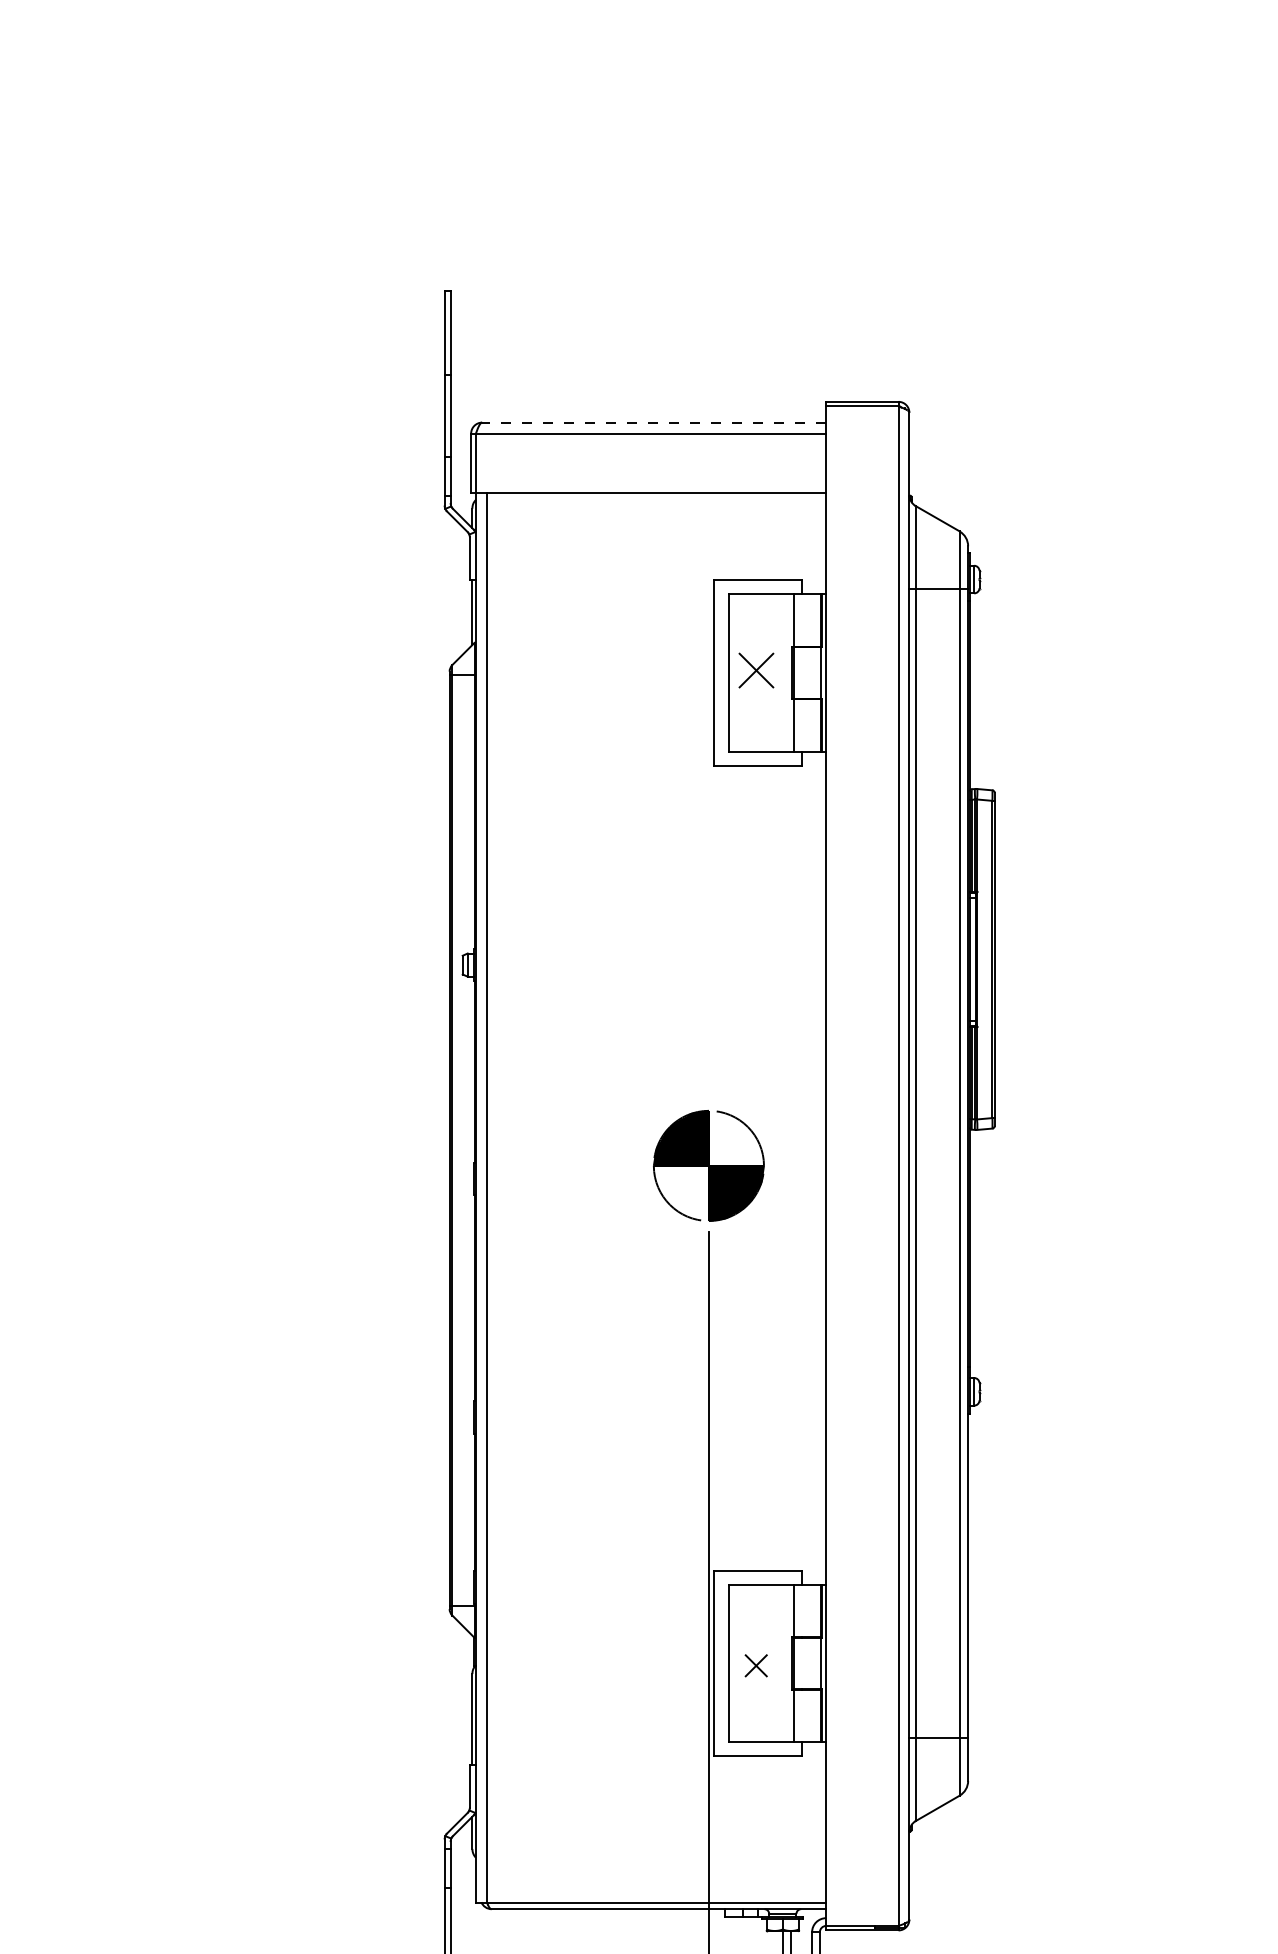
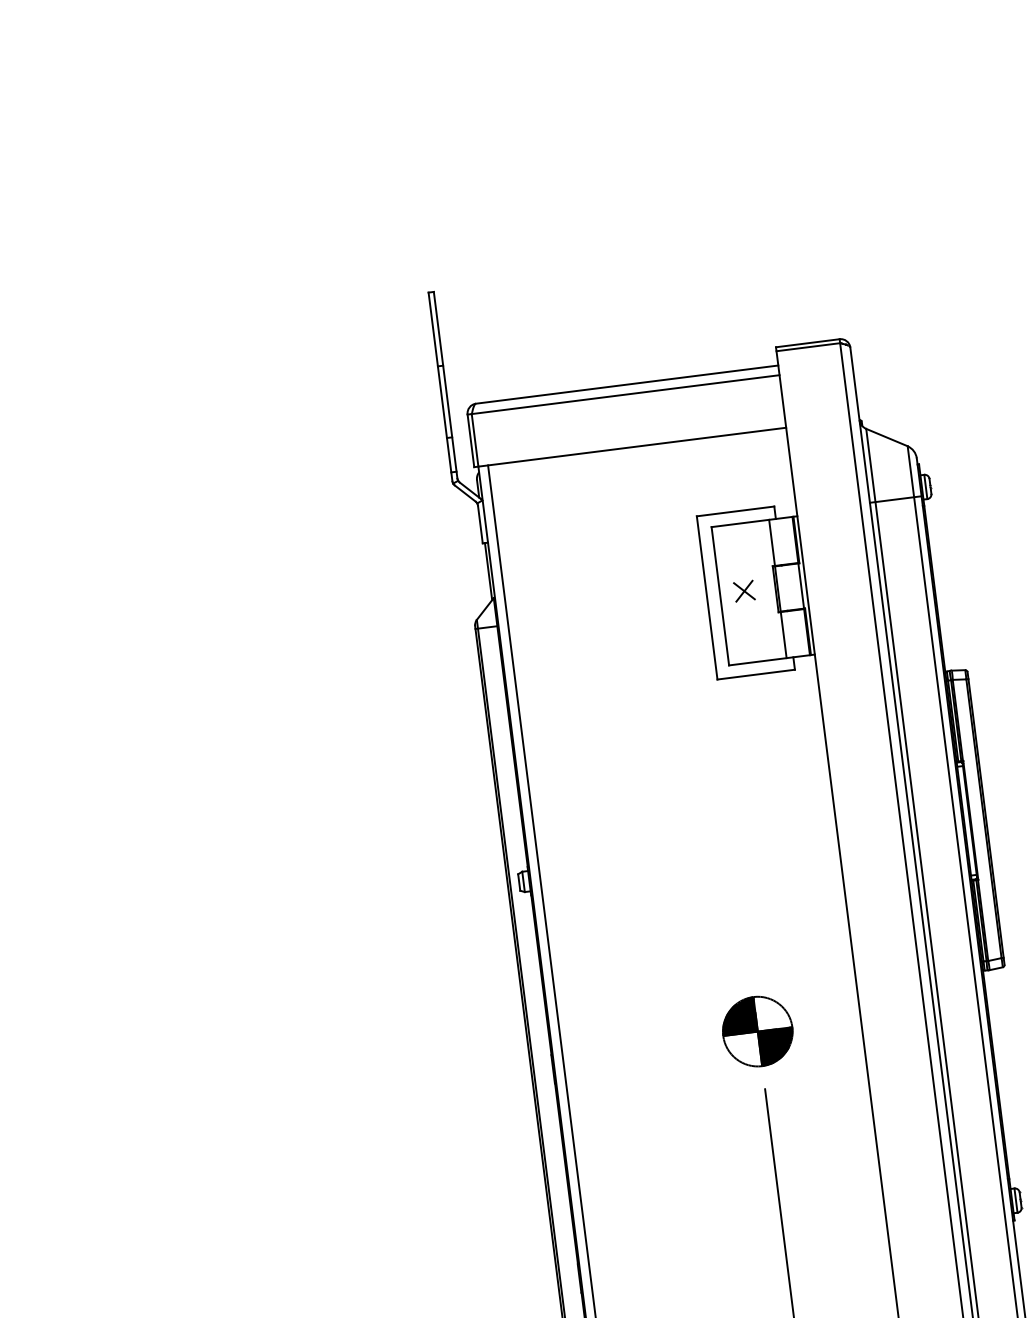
line: (653, 422) -> (626, 384), dashed -> solid
part: (755, 670) -> (743, 591), size x0.62
part: (708, 1165) -> (757, 1031), size x0.71

